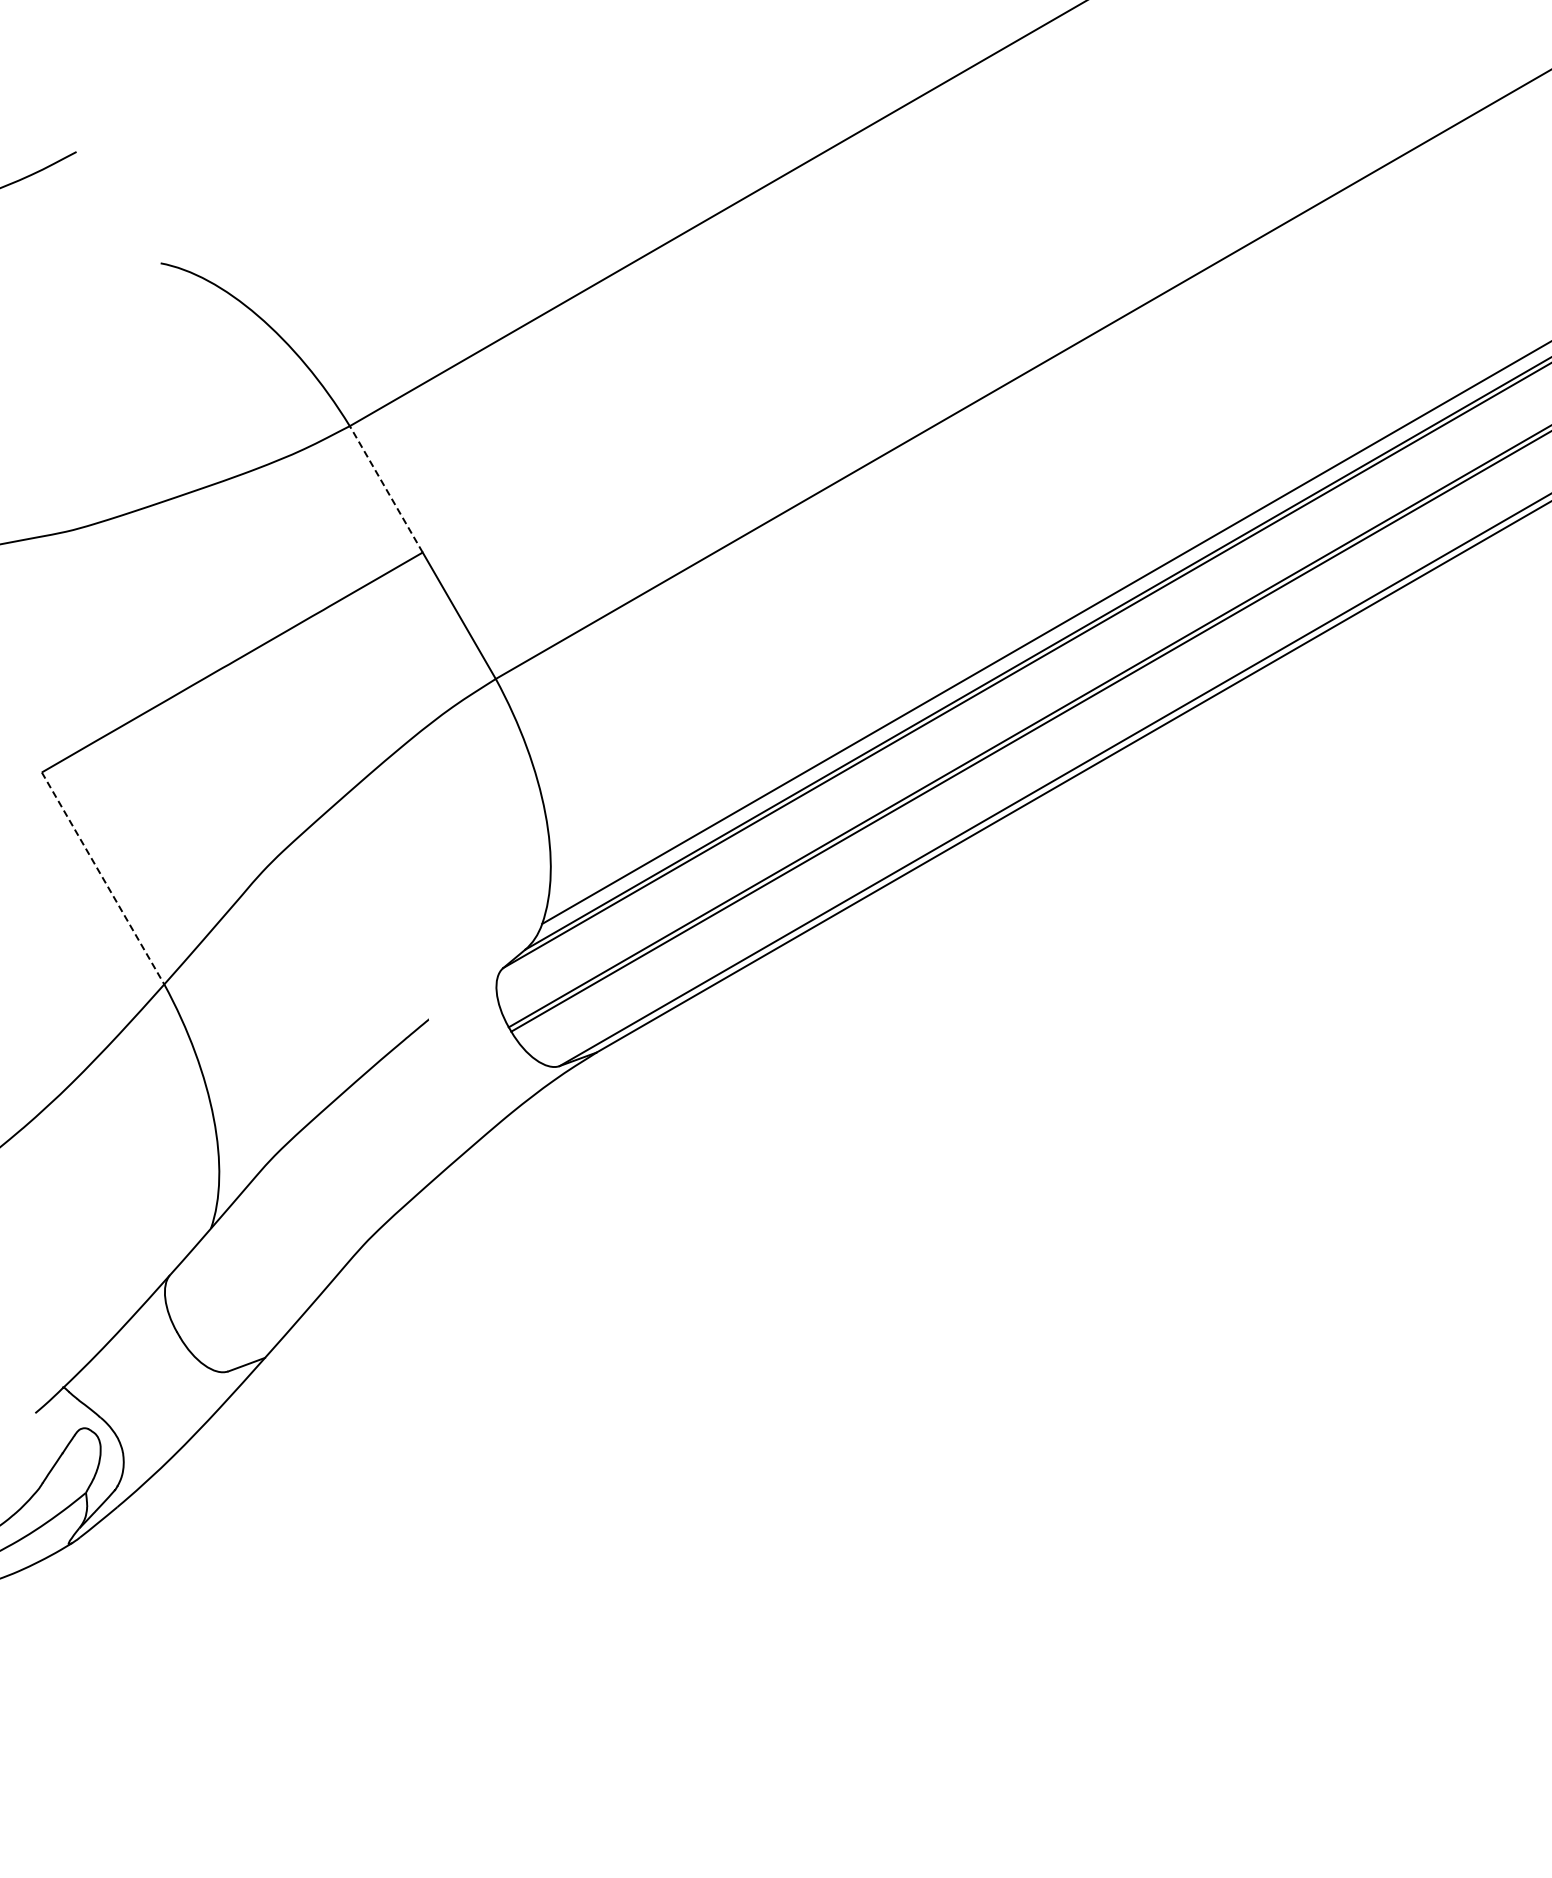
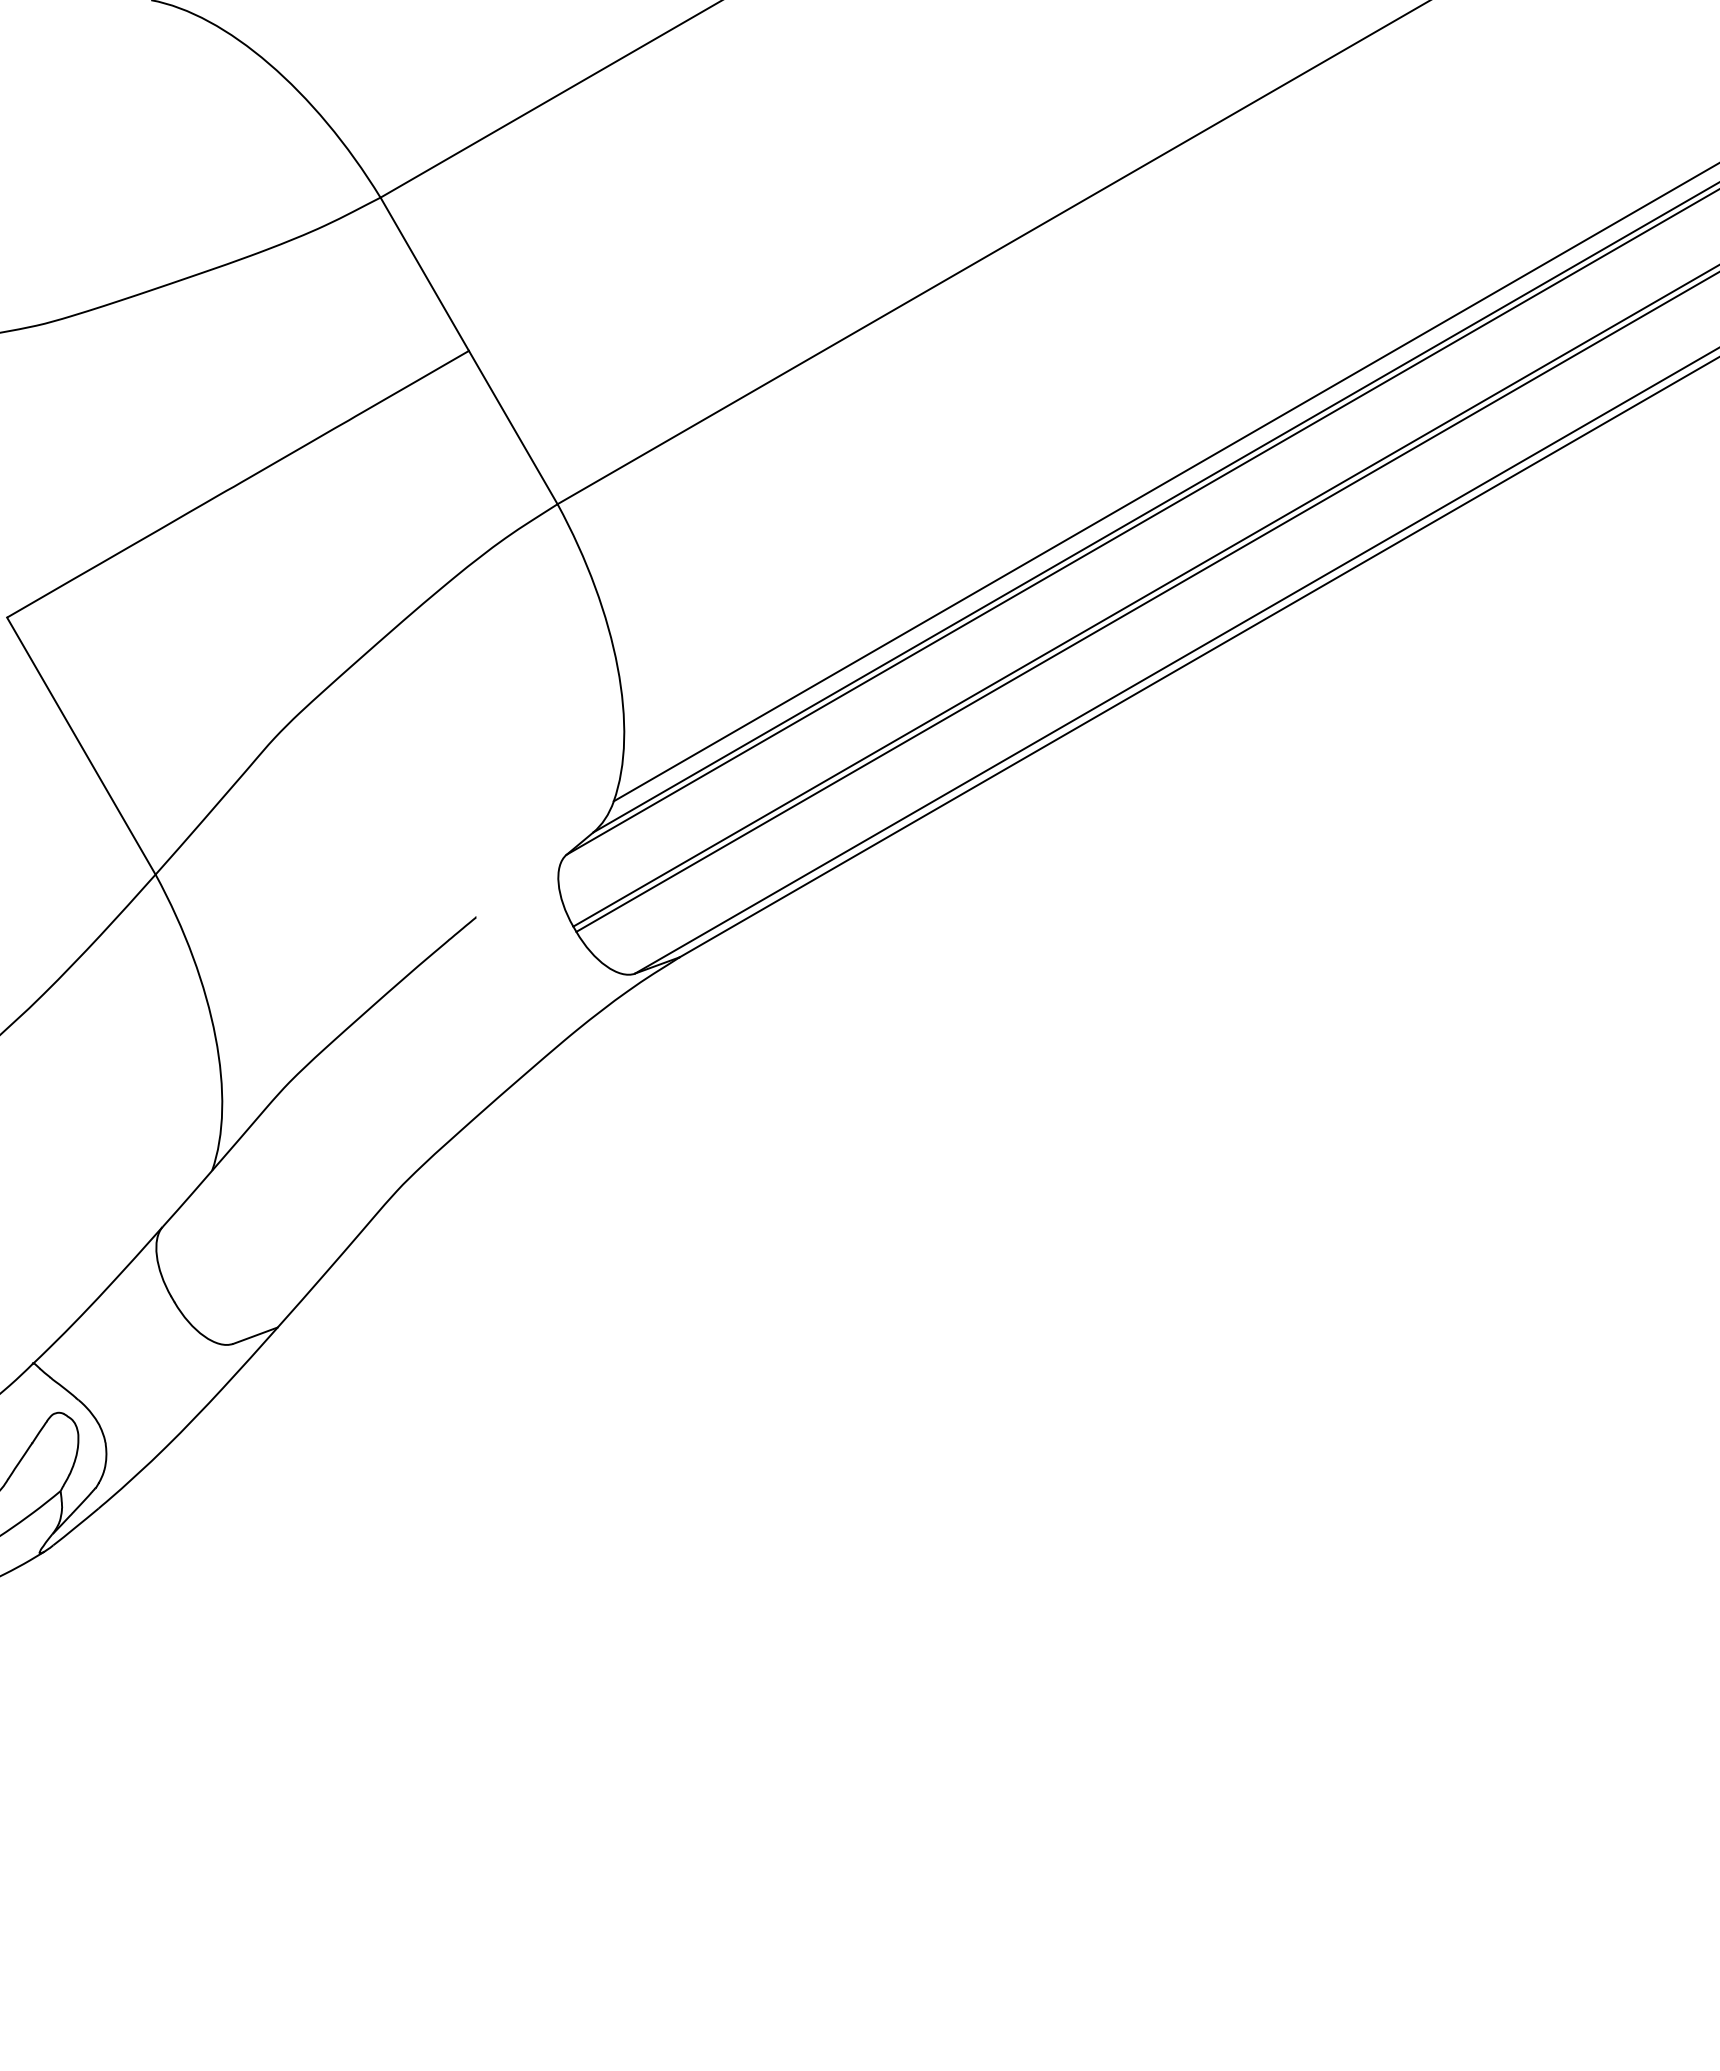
line: (386, 489) -> (425, 274), dashed -> solid
line: (103, 878) -> (81, 746), dashed -> solid

